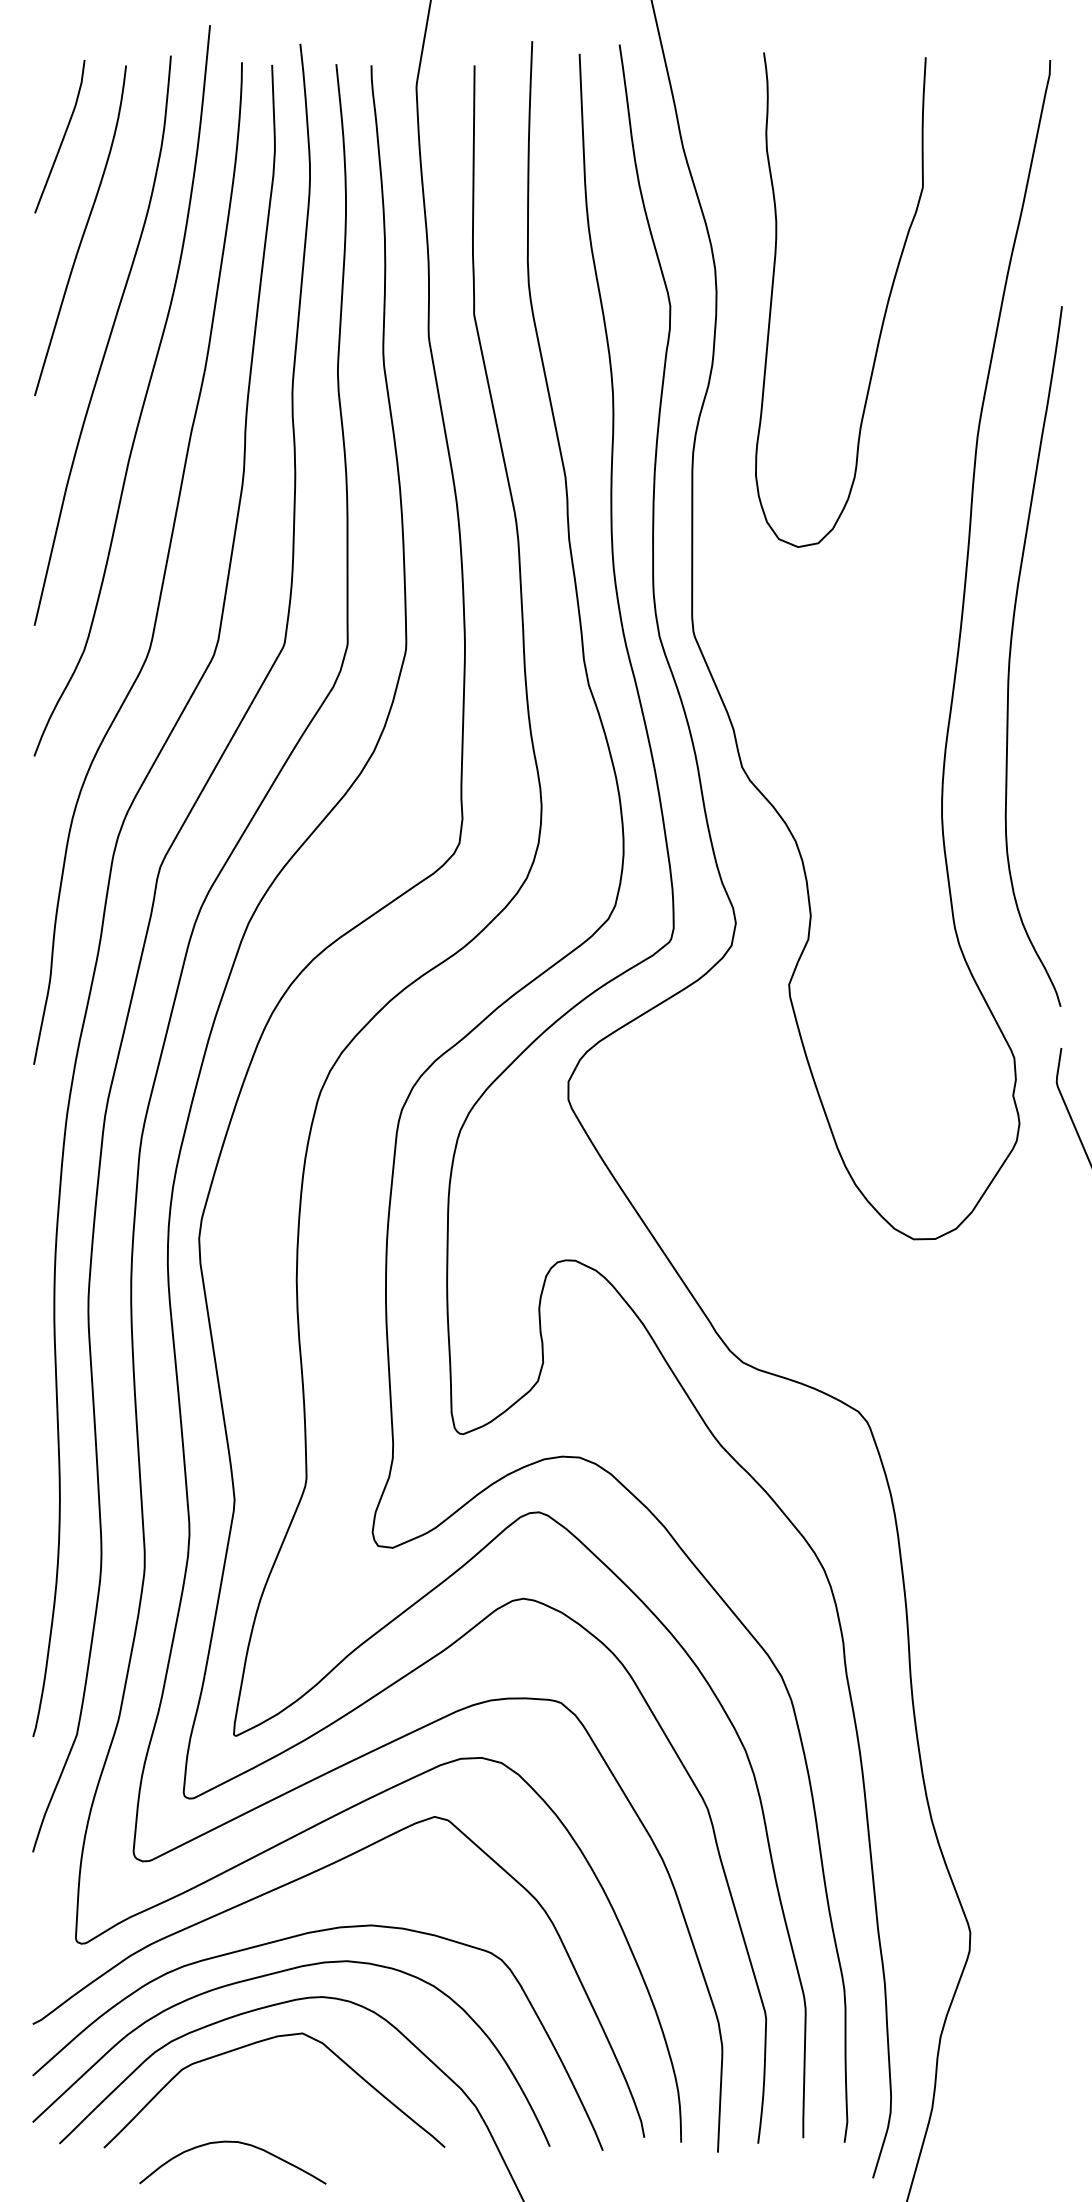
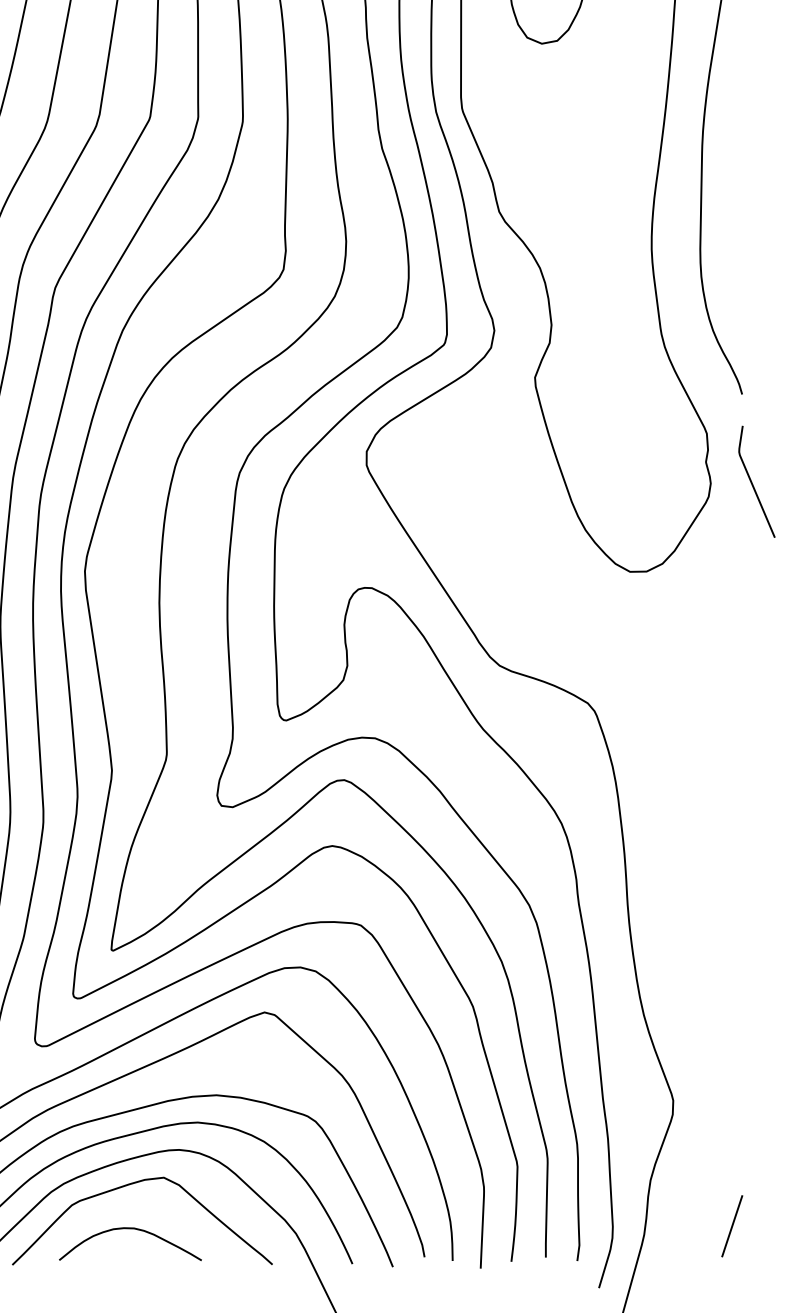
line: (1047, 2096) -> (732, 1225), added
curve: (238, 2143) -> (134, 1229), moved

